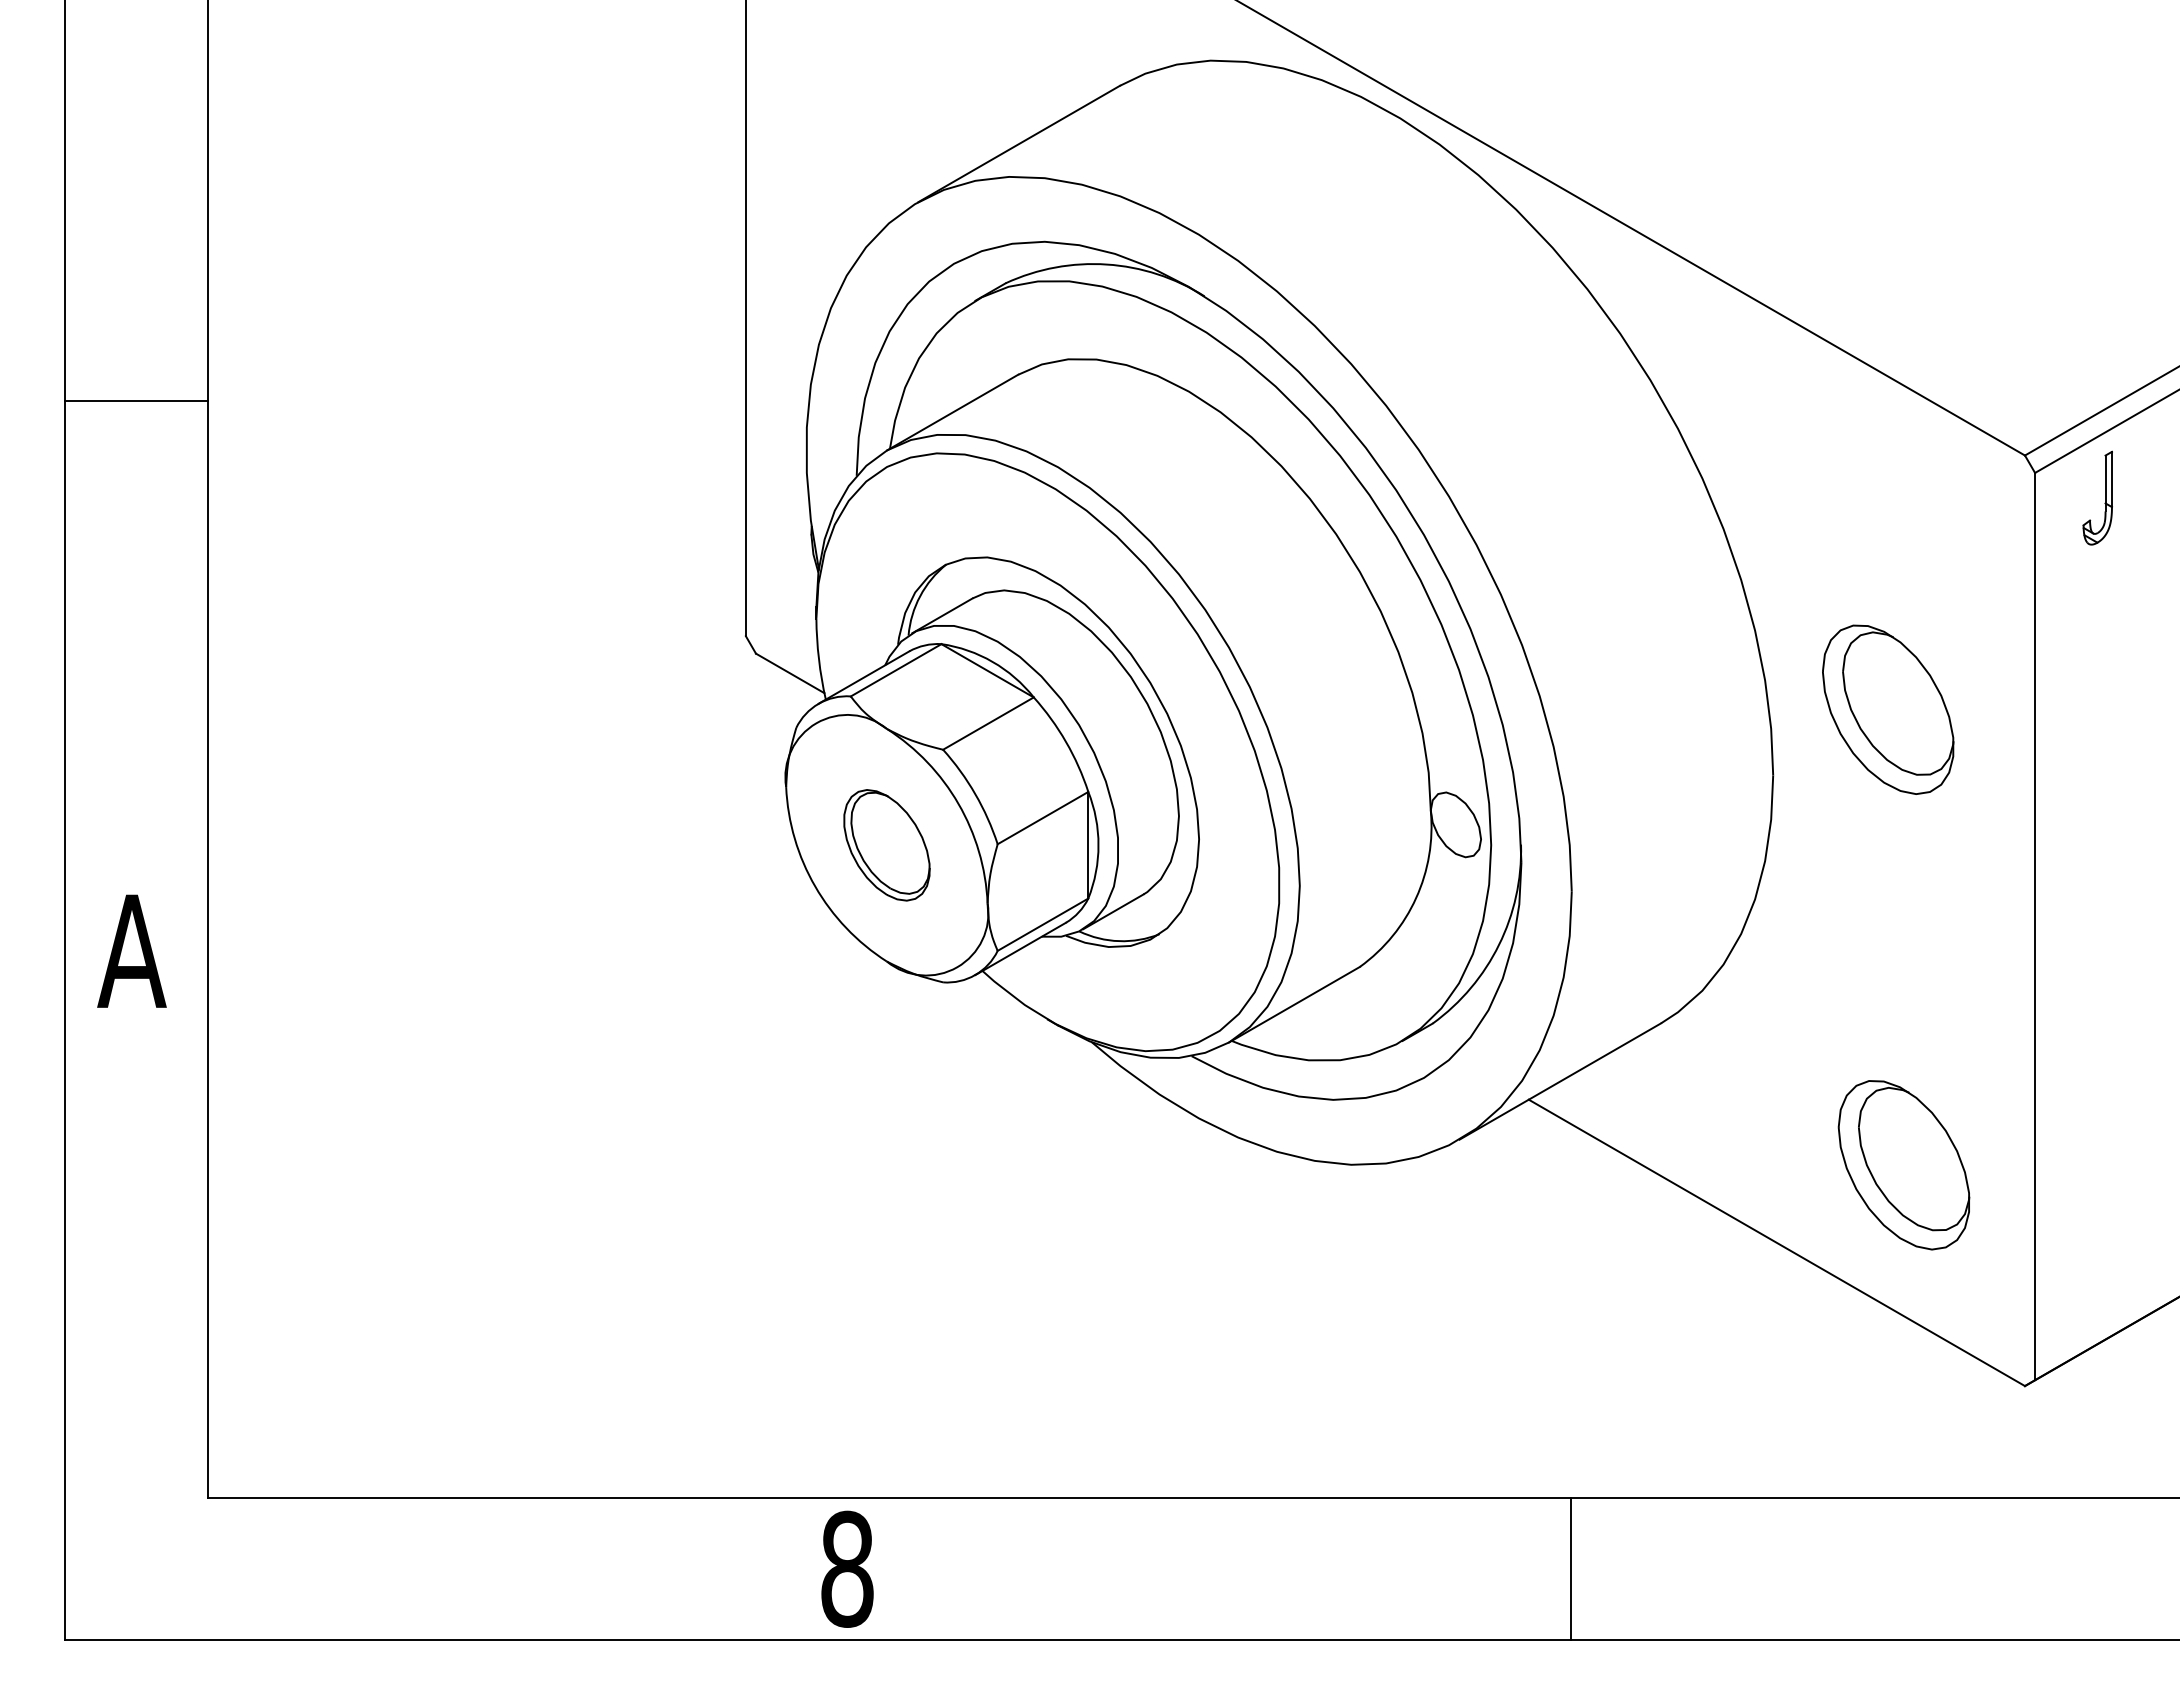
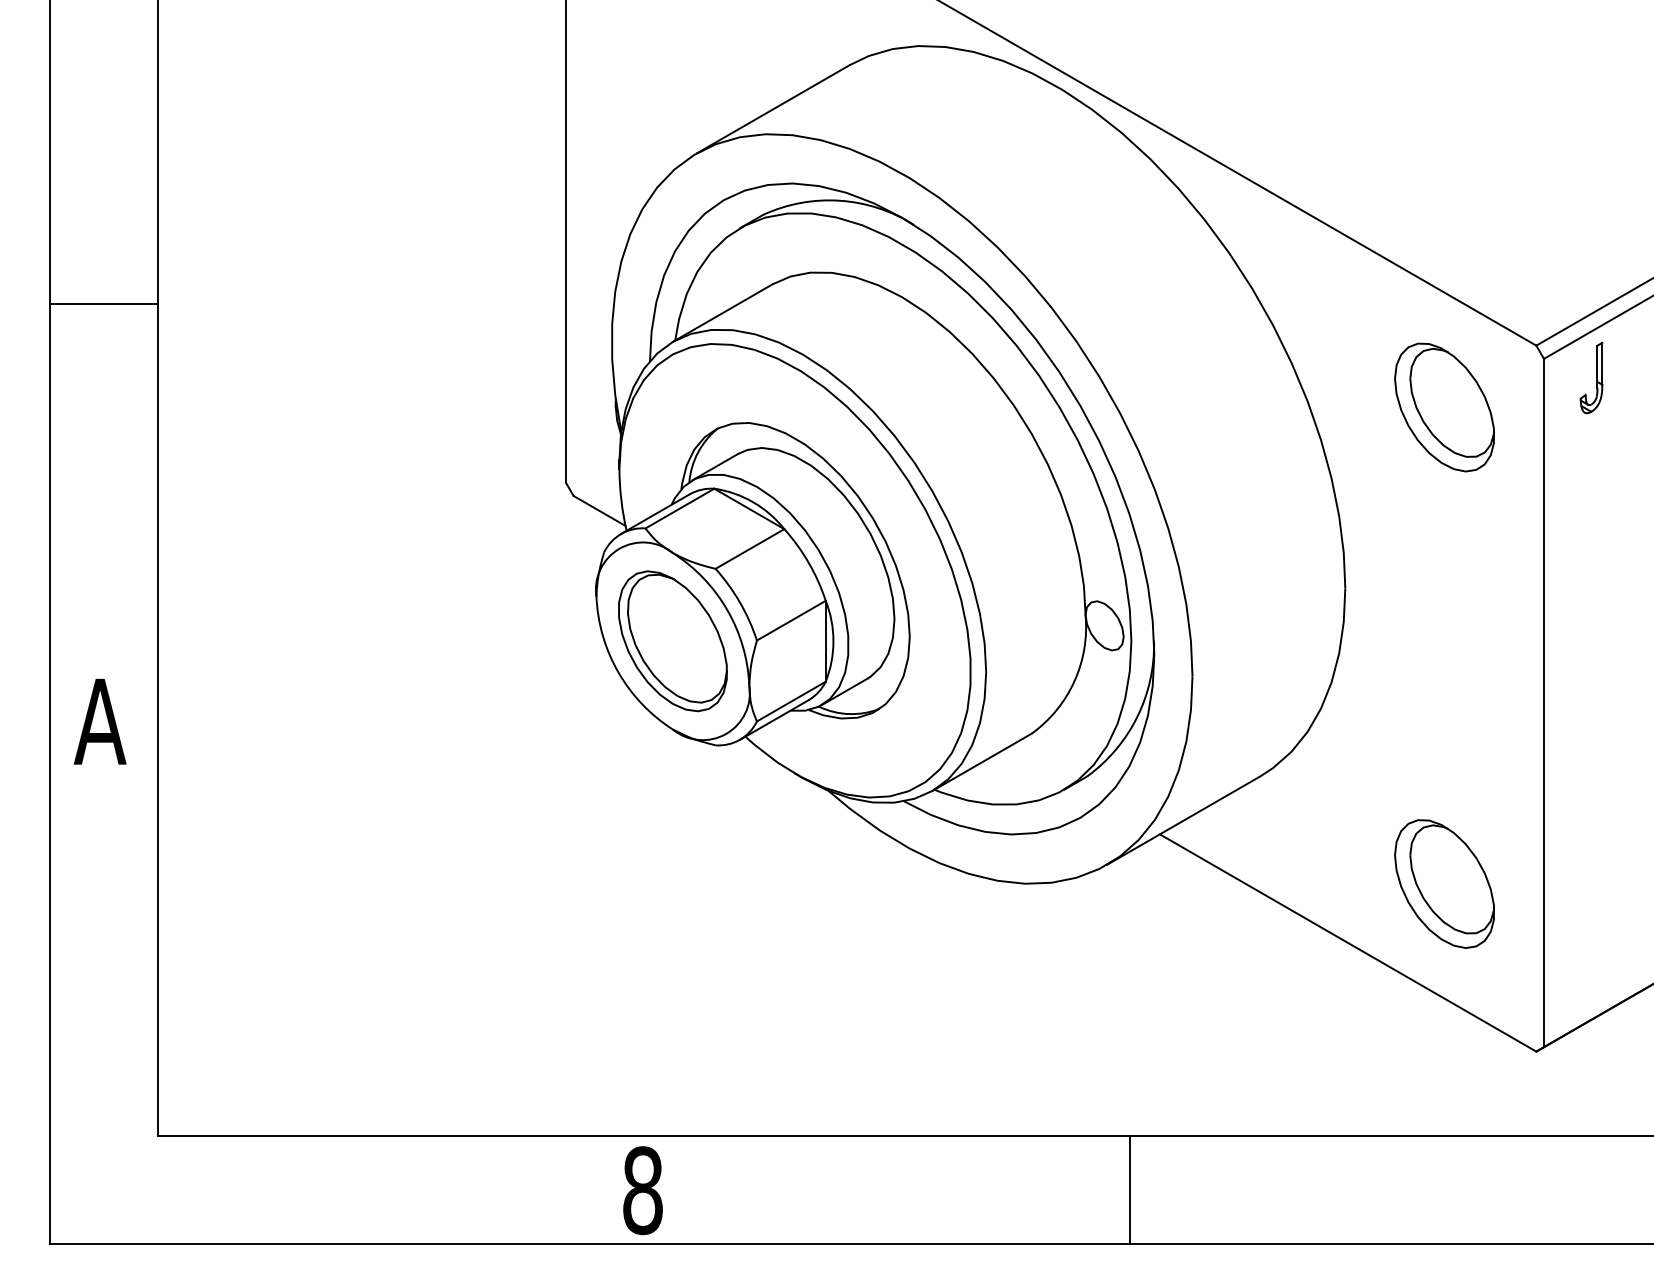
part: (1888, 709) -> (1444, 407), moved
part: (886, 845) -> (672, 641), size x1.67
line: (1571, 1569) -> (1130, 1190), moved

